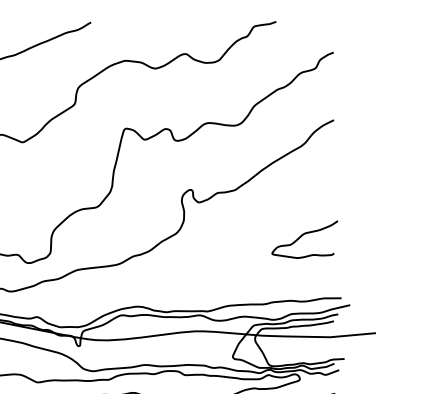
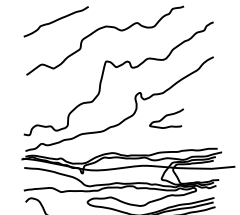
curve: (302, 237) -> (165, 117), moved

